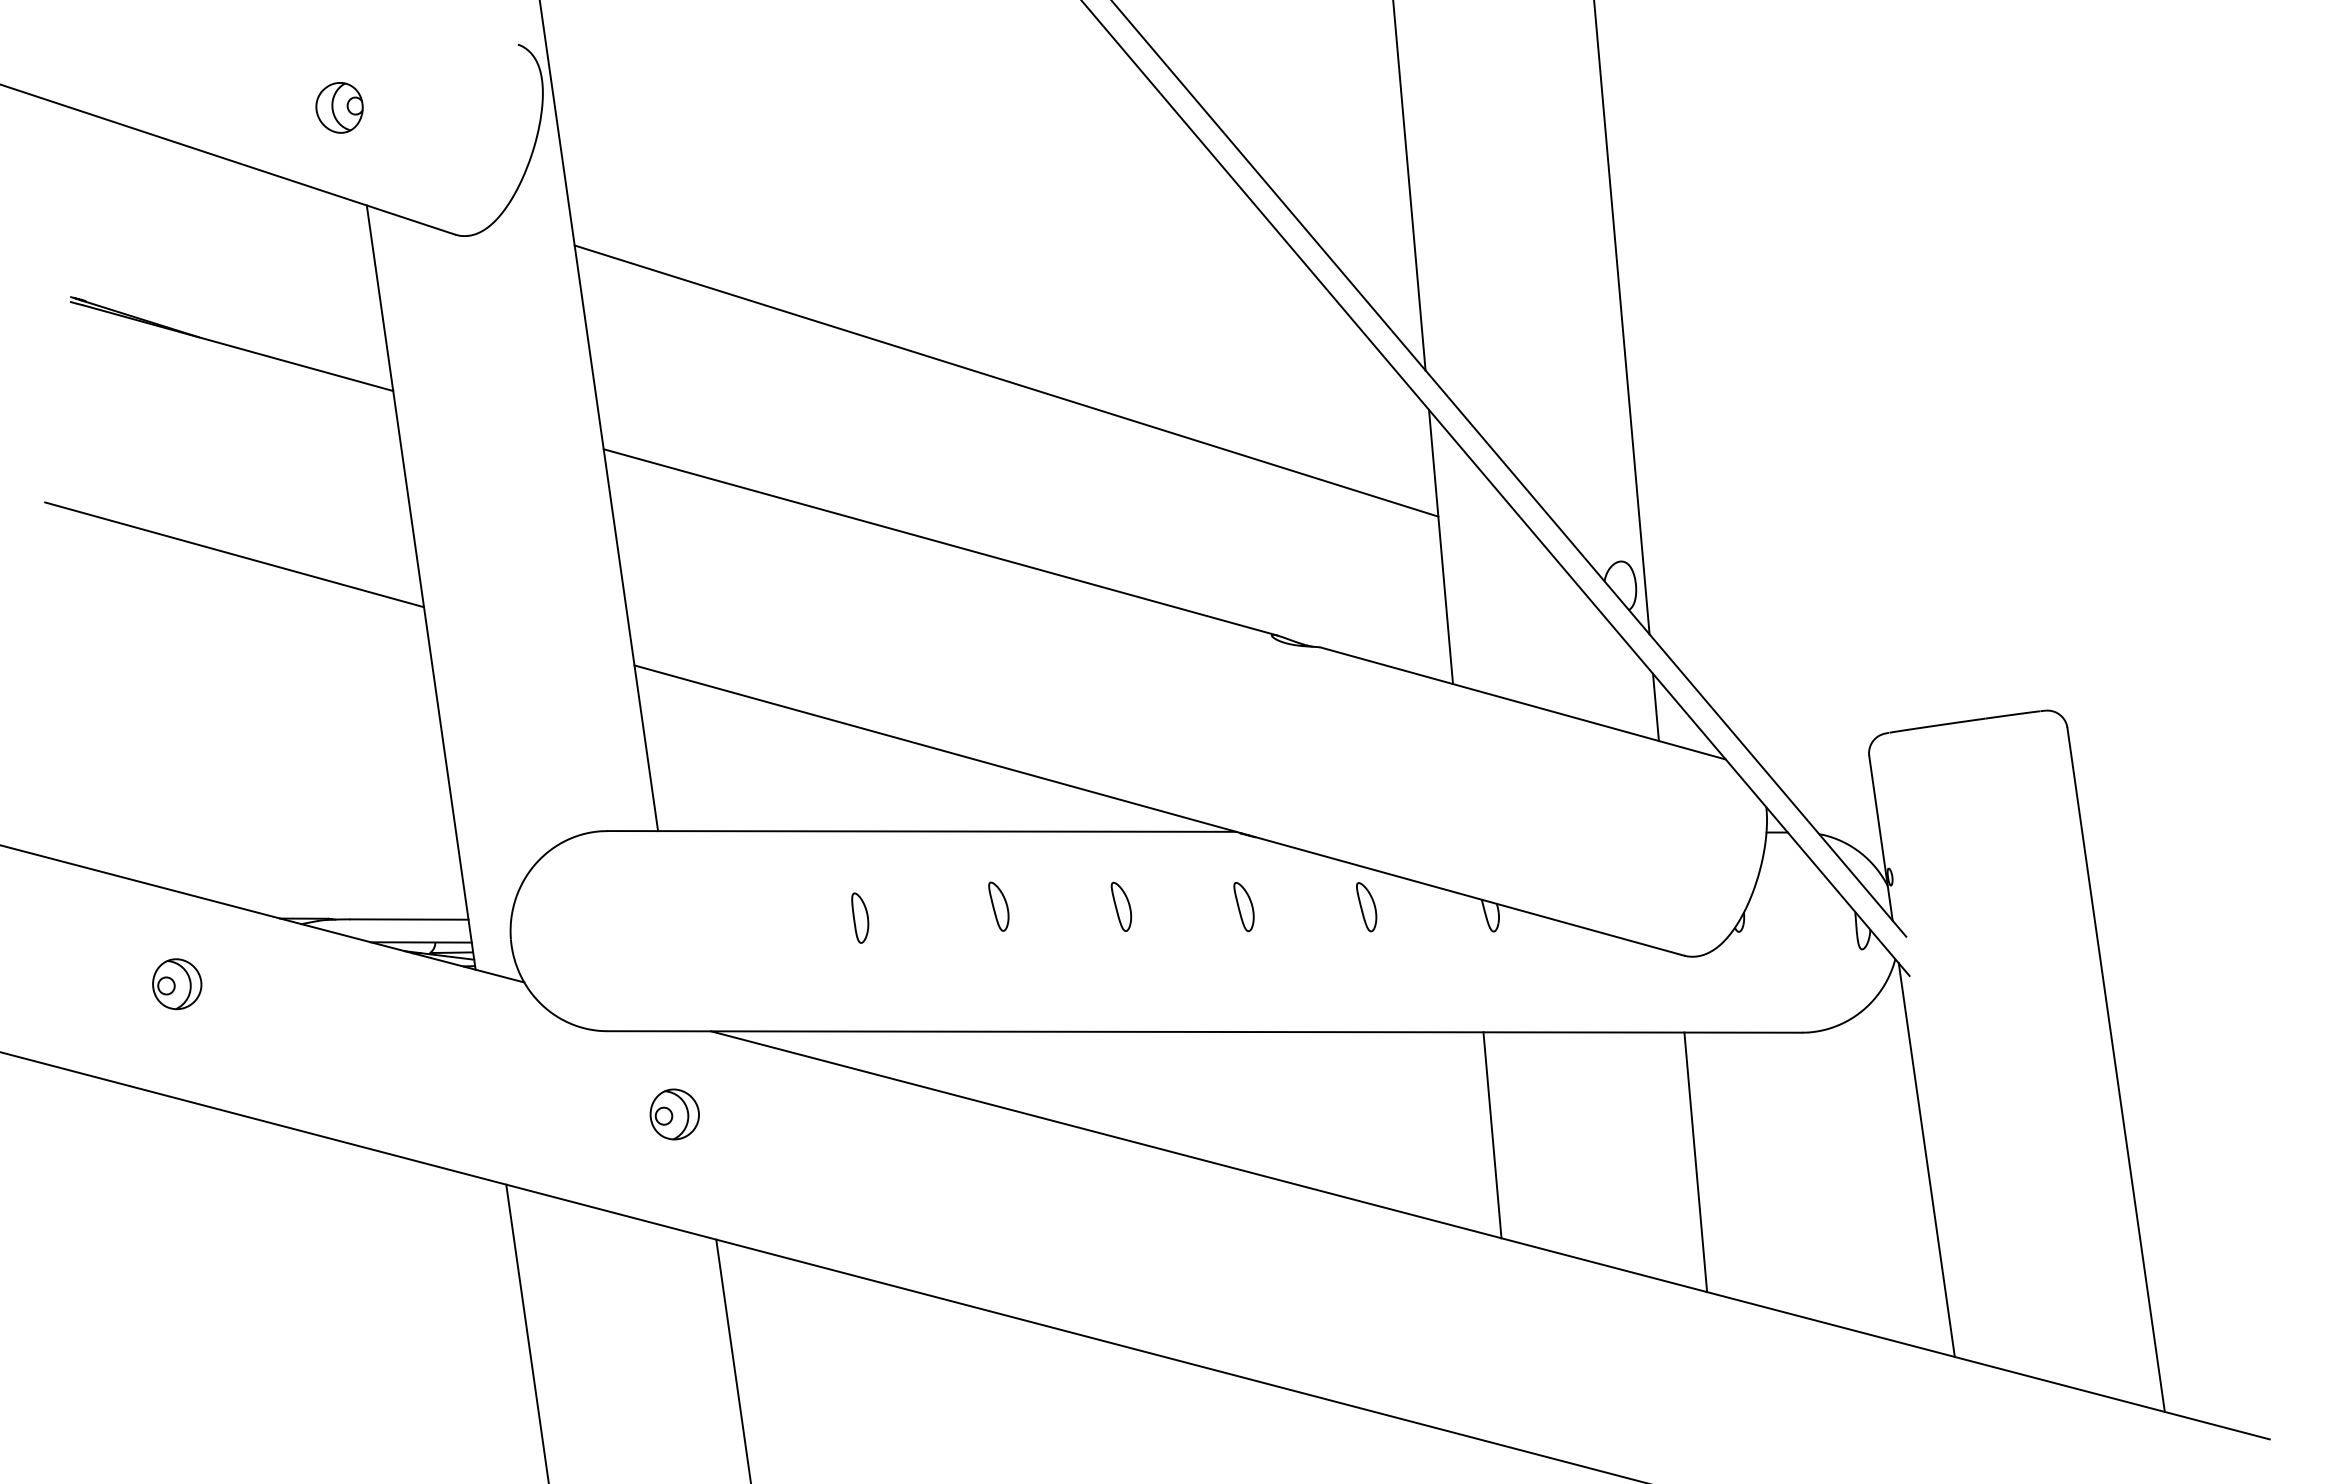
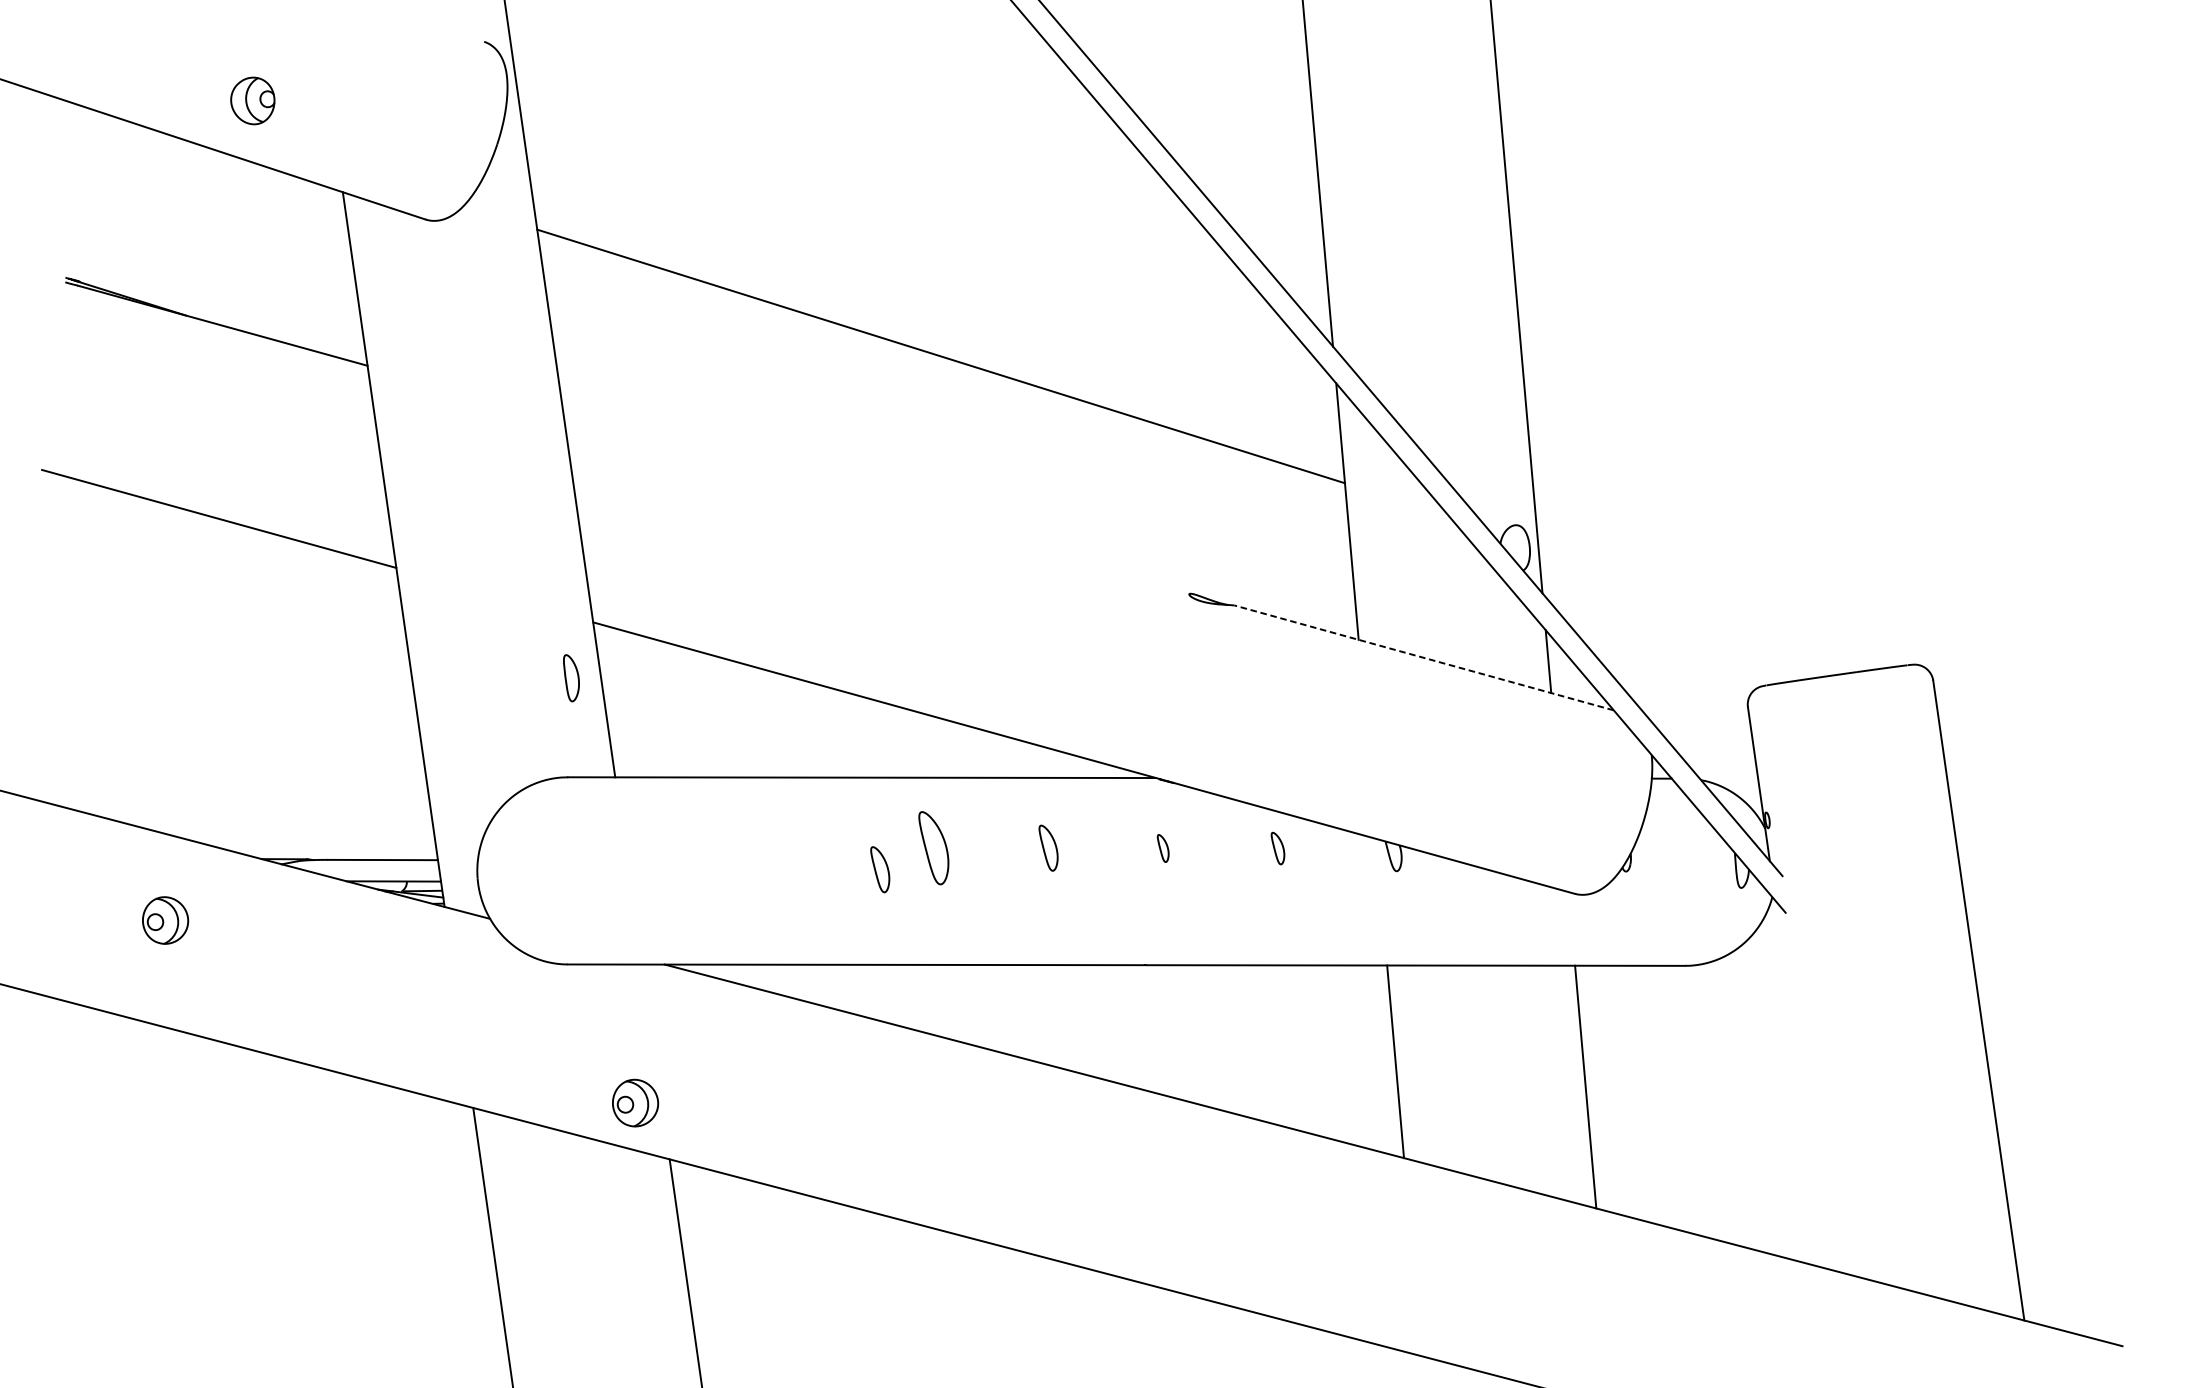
part: (339, 107) -> (252, 100), moved
line: (940, 542) -> (879, 507), removed
line: (1522, 703) -> (1423, 657), solid -> dashed
part: (998, 906) -> (933, 847), size x1.6
part: (1243, 907) -> (1162, 848), size x0.6
part: (1366, 907) -> (1277, 848), size x0.7
part: (860, 917) -> (571, 677), moved
part: (941, 929) -> (880, 869), added
part: (674, 1114) -> (635, 1103), moved
line: (1926, 1159) -> (1801, 1084), removed

